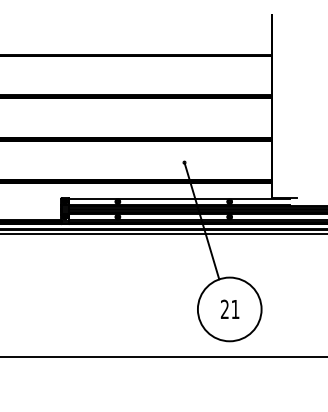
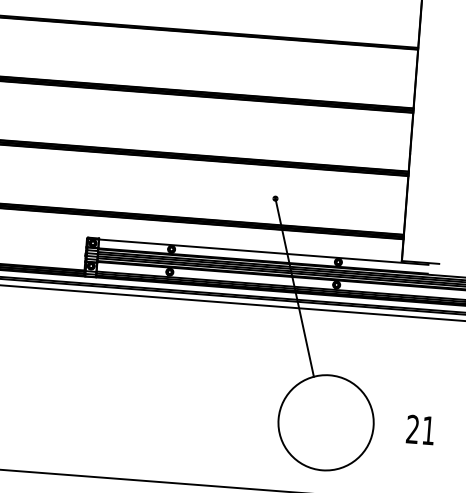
text: (230, 308) -> (421, 428), moved

